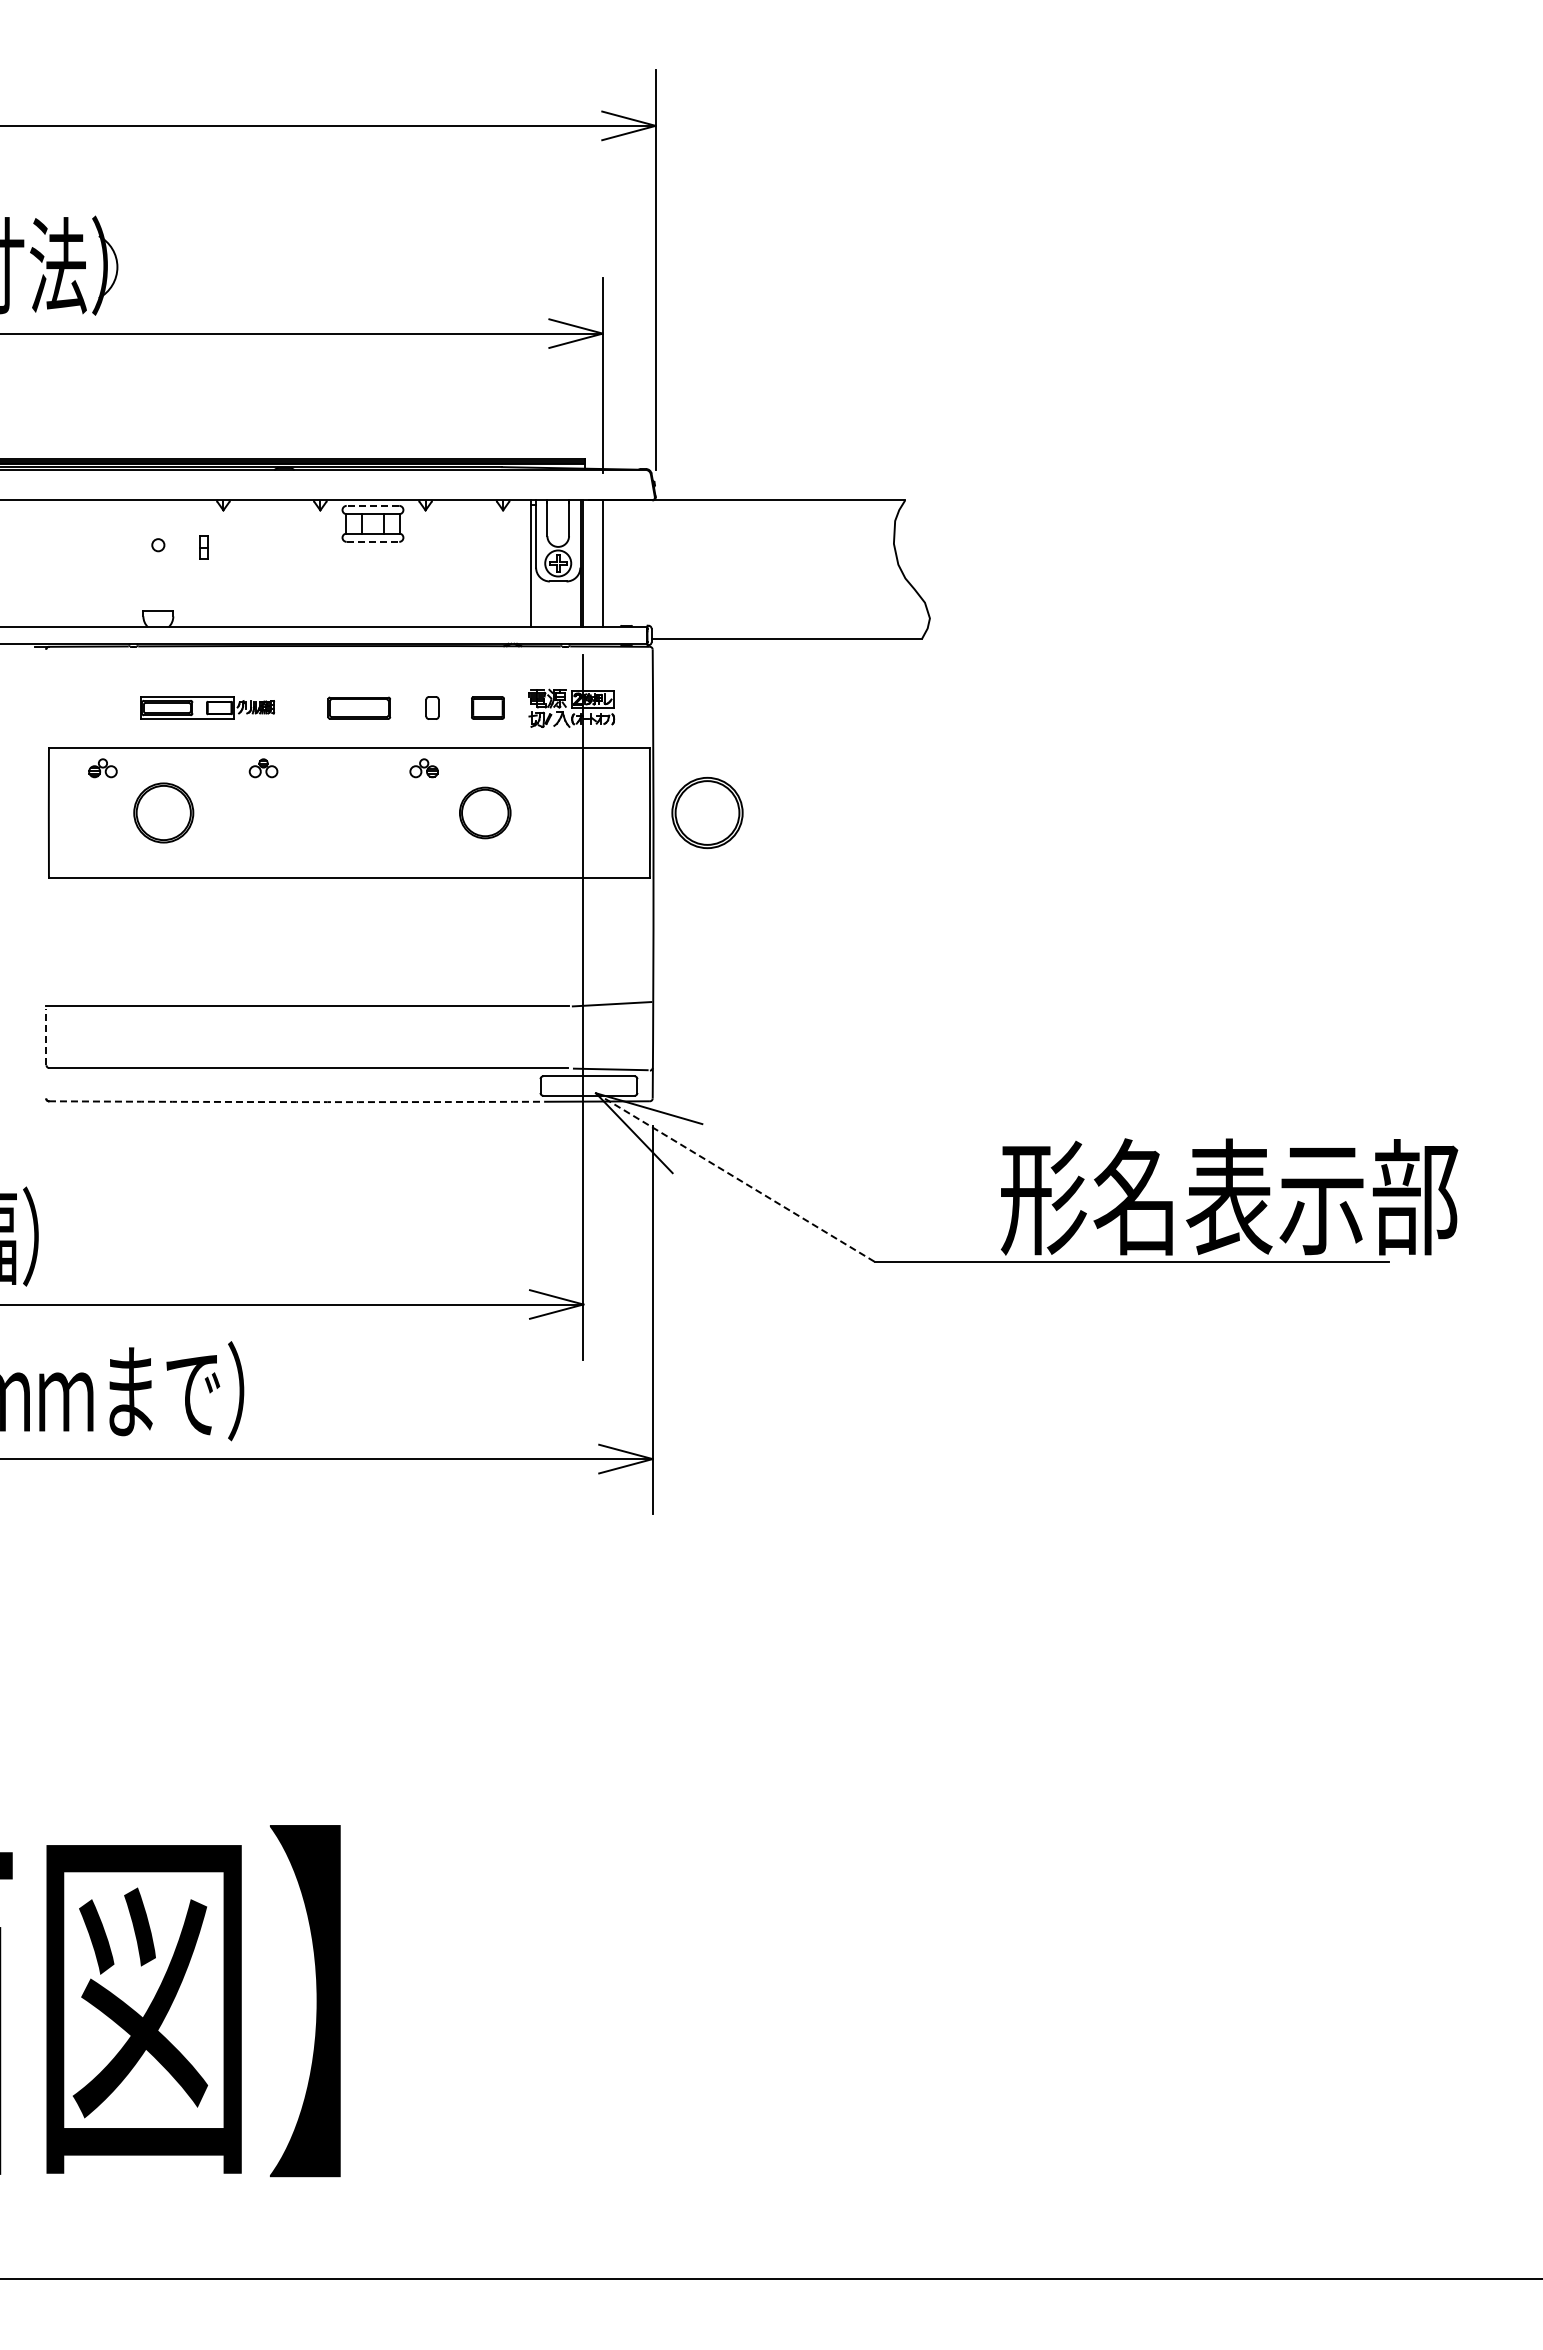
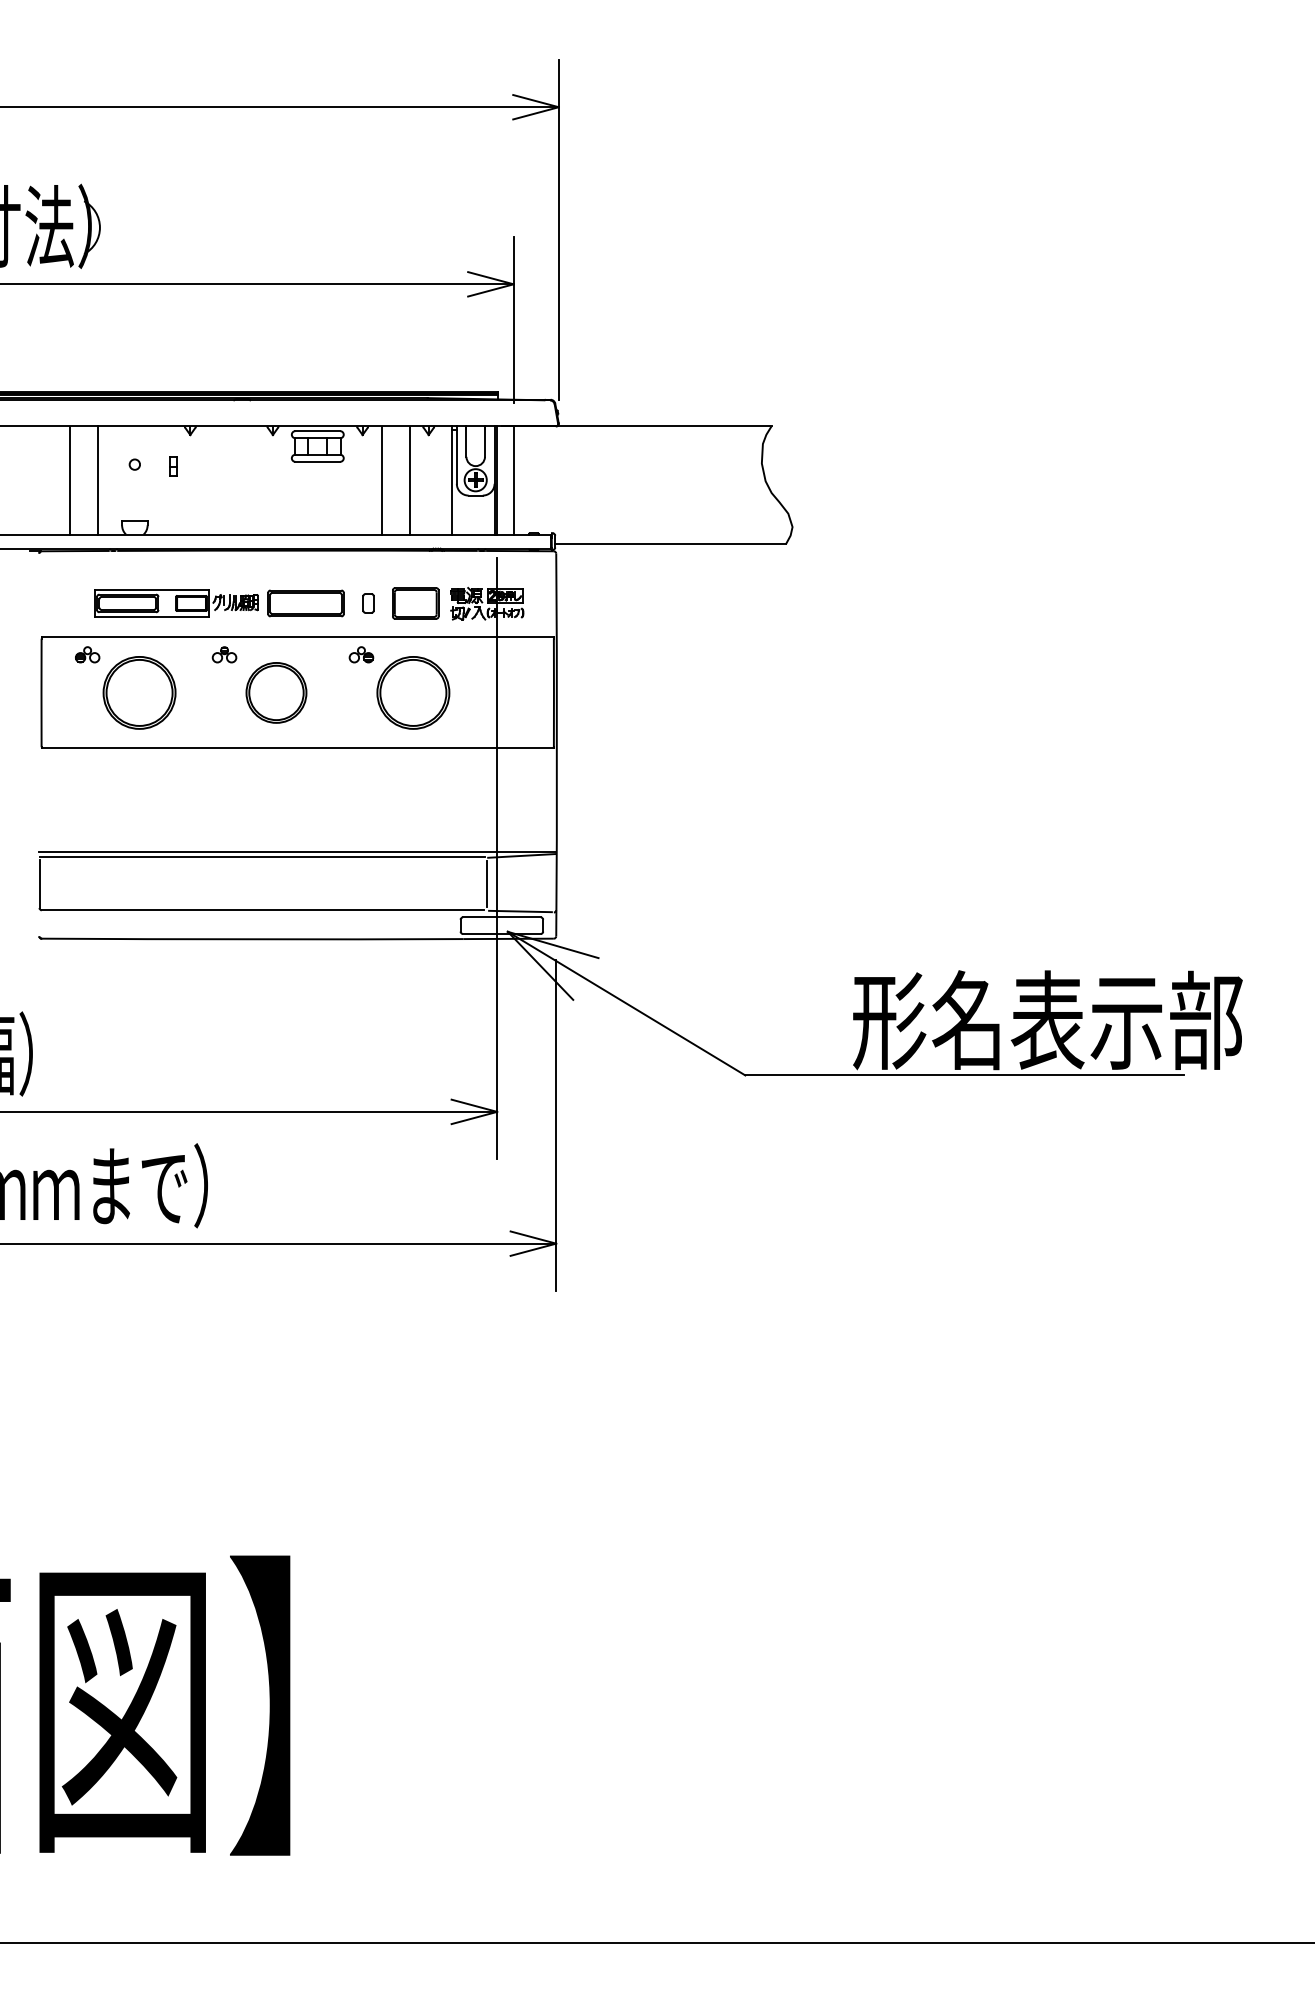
line: (372, 505) -> (317, 430), dashed -> solid
line: (373, 541) -> (318, 461), dashed -> solid
line: (82, 563) -> (70, 480), added
line: (115, 563) -> (98, 480), added
line: (447, 563) -> (381, 480), added
line: (480, 563) -> (409, 480), added
part: (207, 707) -> (176, 603), size x1.43
part: (487, 707) -> (415, 603), size x1.67
part: (359, 708) -> (306, 603), size x1.43
part: (163, 812) -> (139, 692), size x1.43
part: (485, 812) -> (413, 692), size x1.67
part: (707, 813) -> (276, 693), moved
line: (349, 999) -> (297, 851), added
line: (46, 1036) -> (39, 883), dashed -> solid
line: (571, 1036) -> (487, 883), added
arc: (296, 1102) -> (252, 939), dashed -> solid
line: (735, 1177) -> (626, 1003), dashed -> solid

